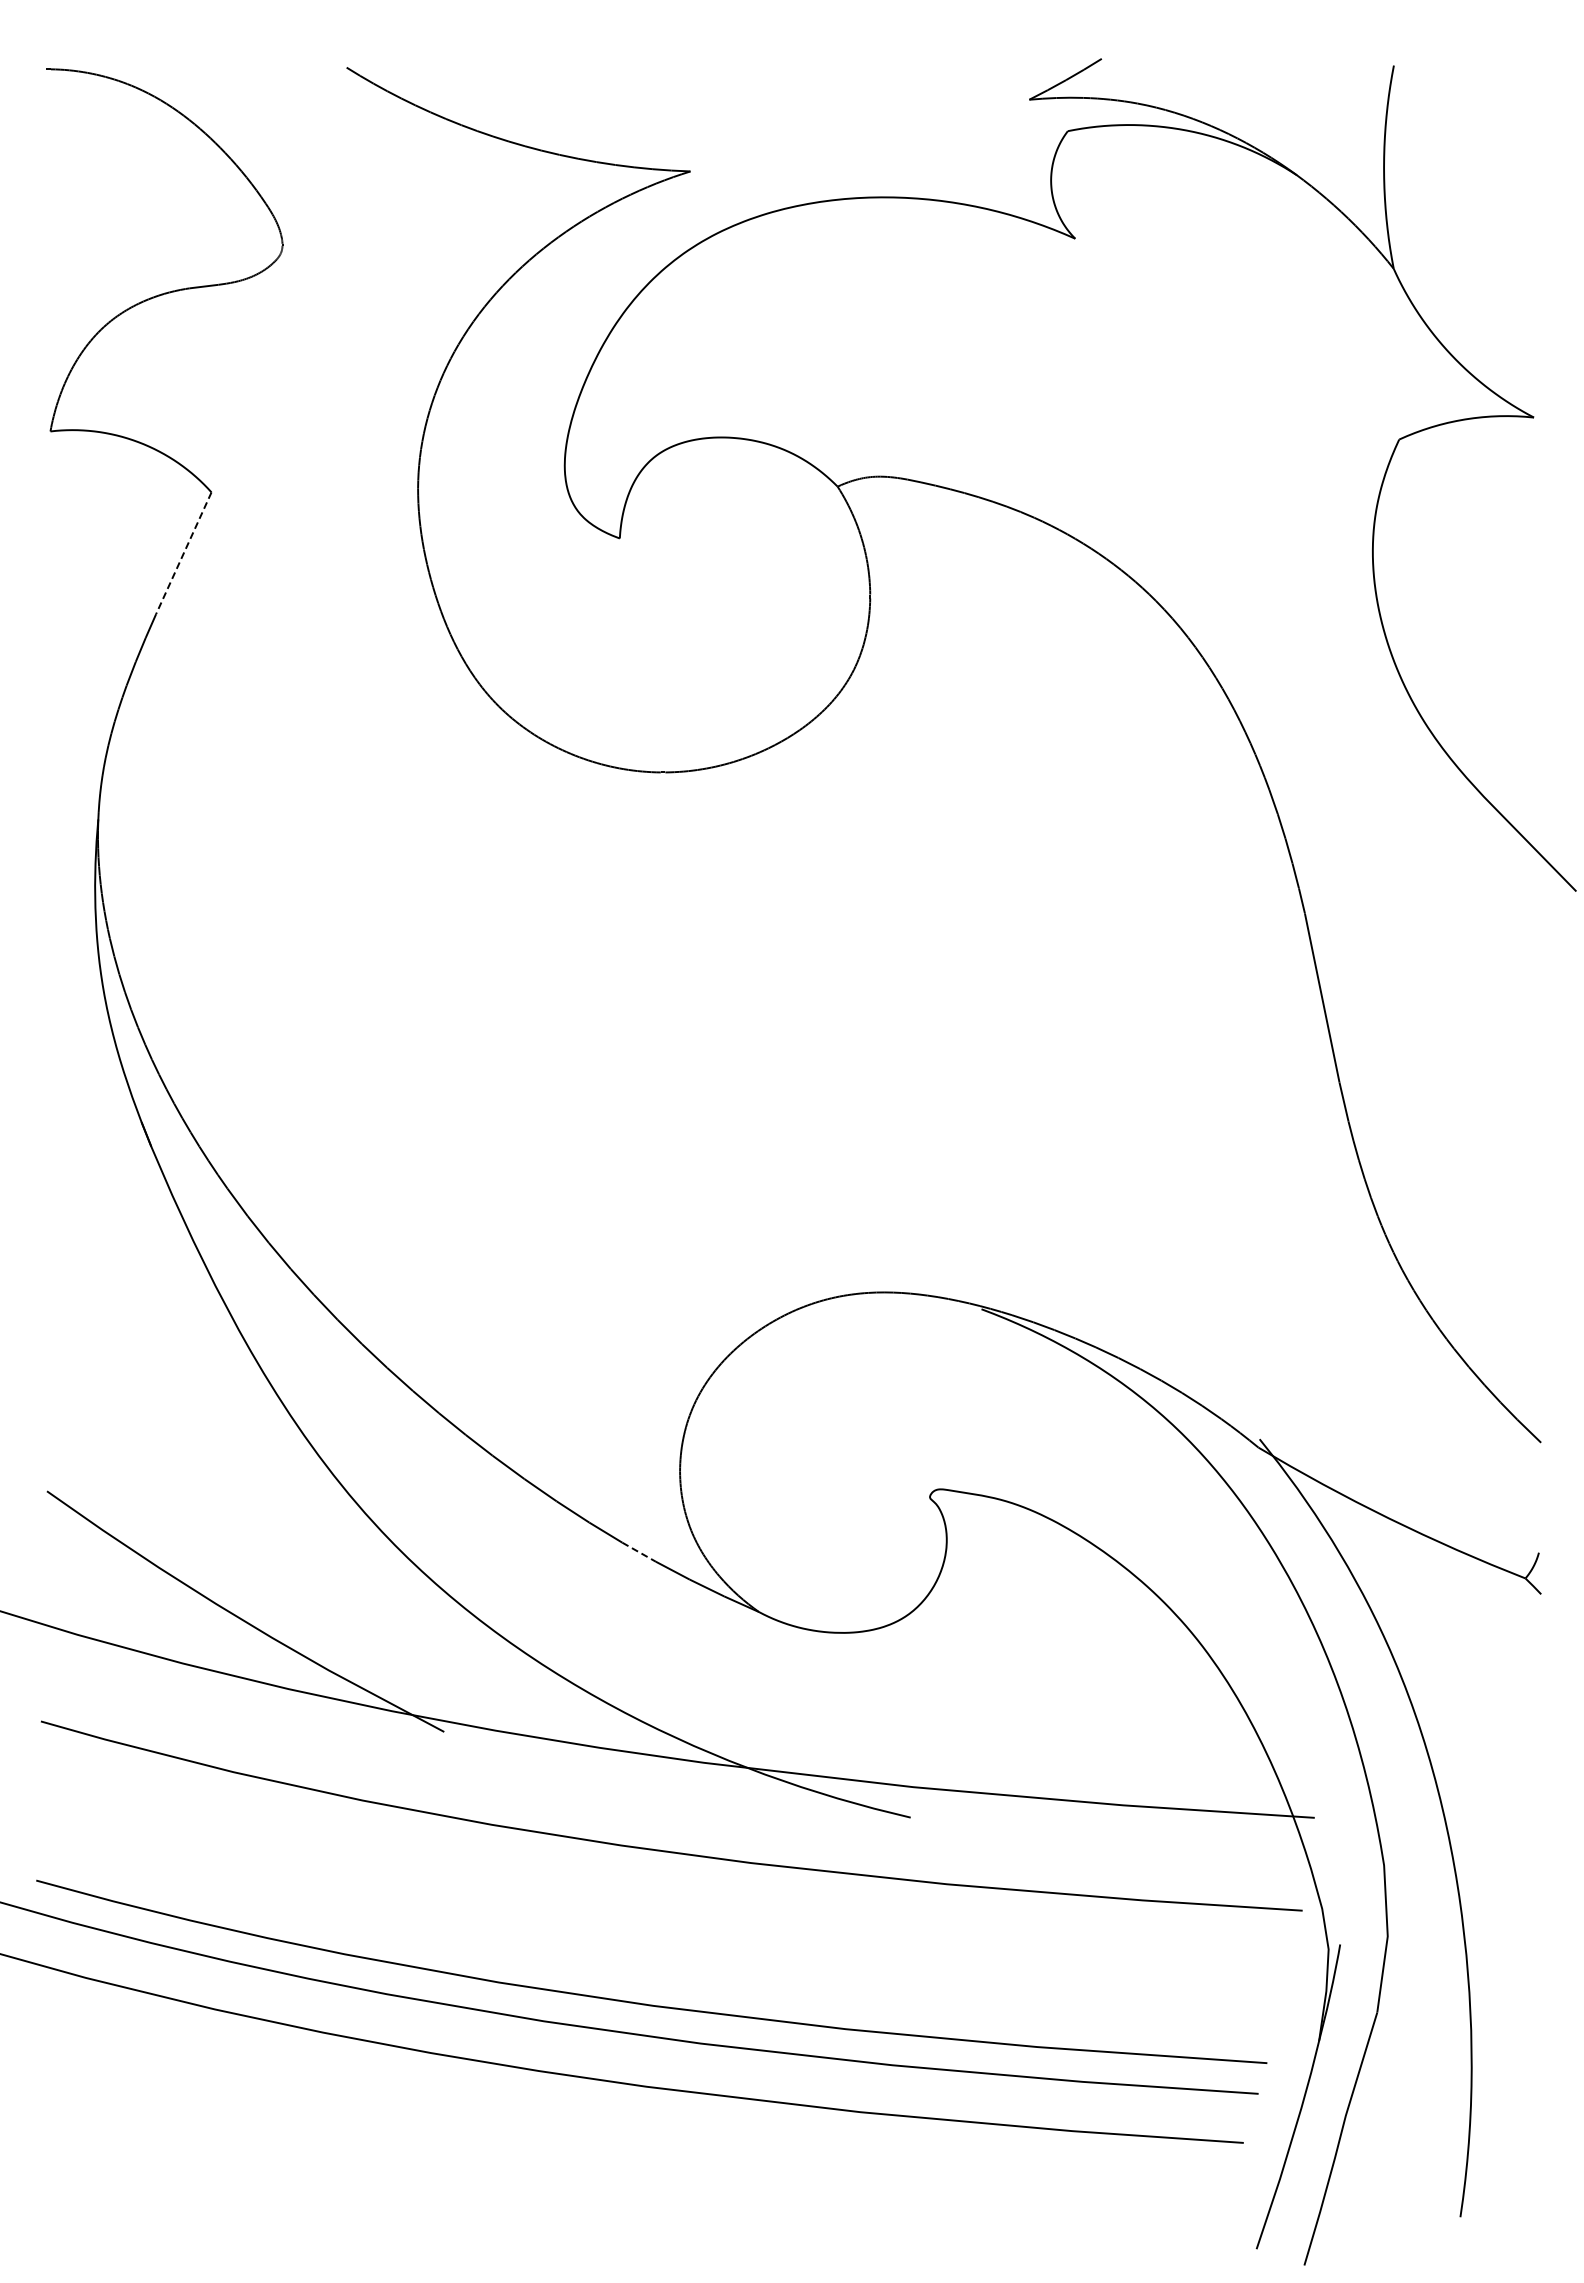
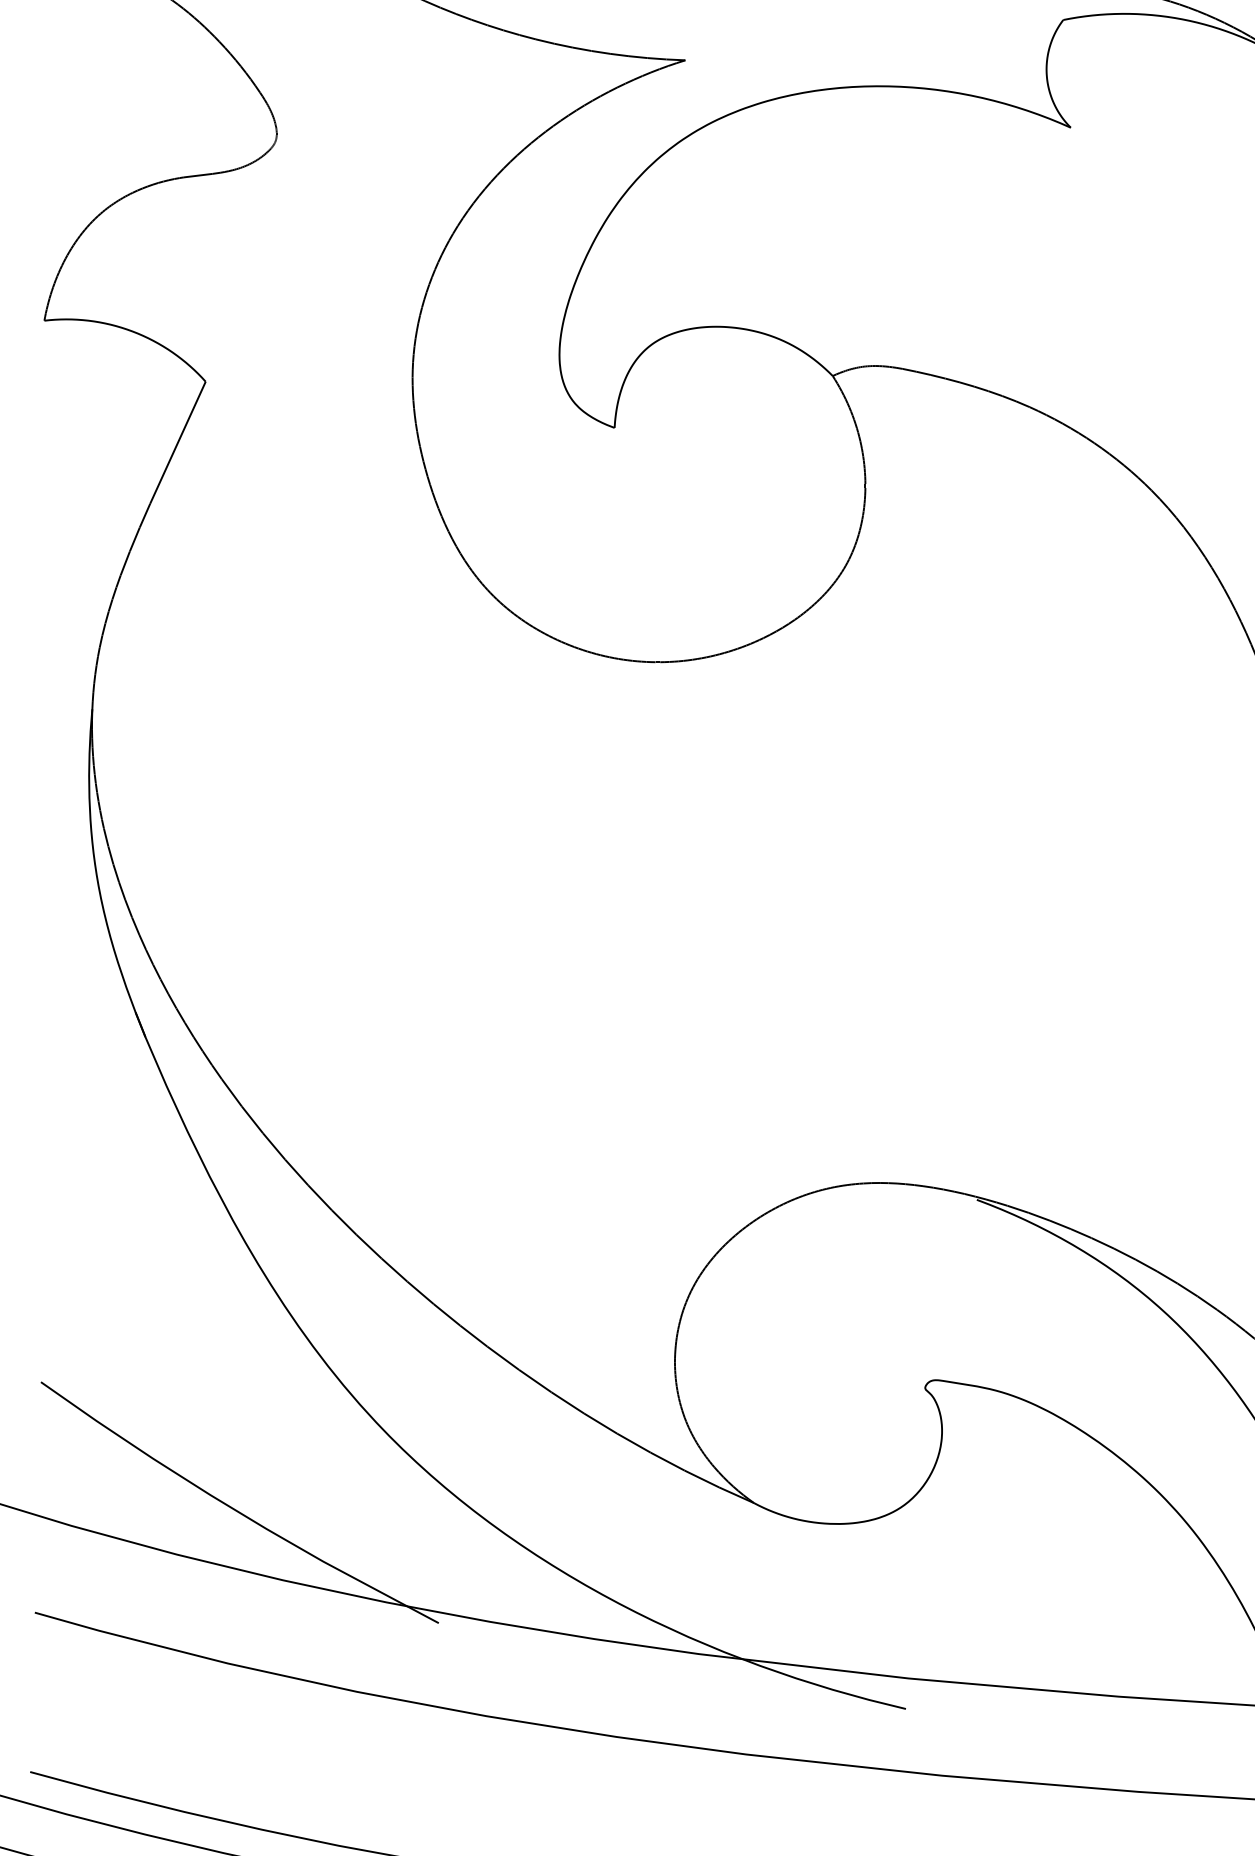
line: (183, 553) -> (177, 442), dashed -> solid
line: (639, 1552) -> (634, 1443), dashed -> solid

